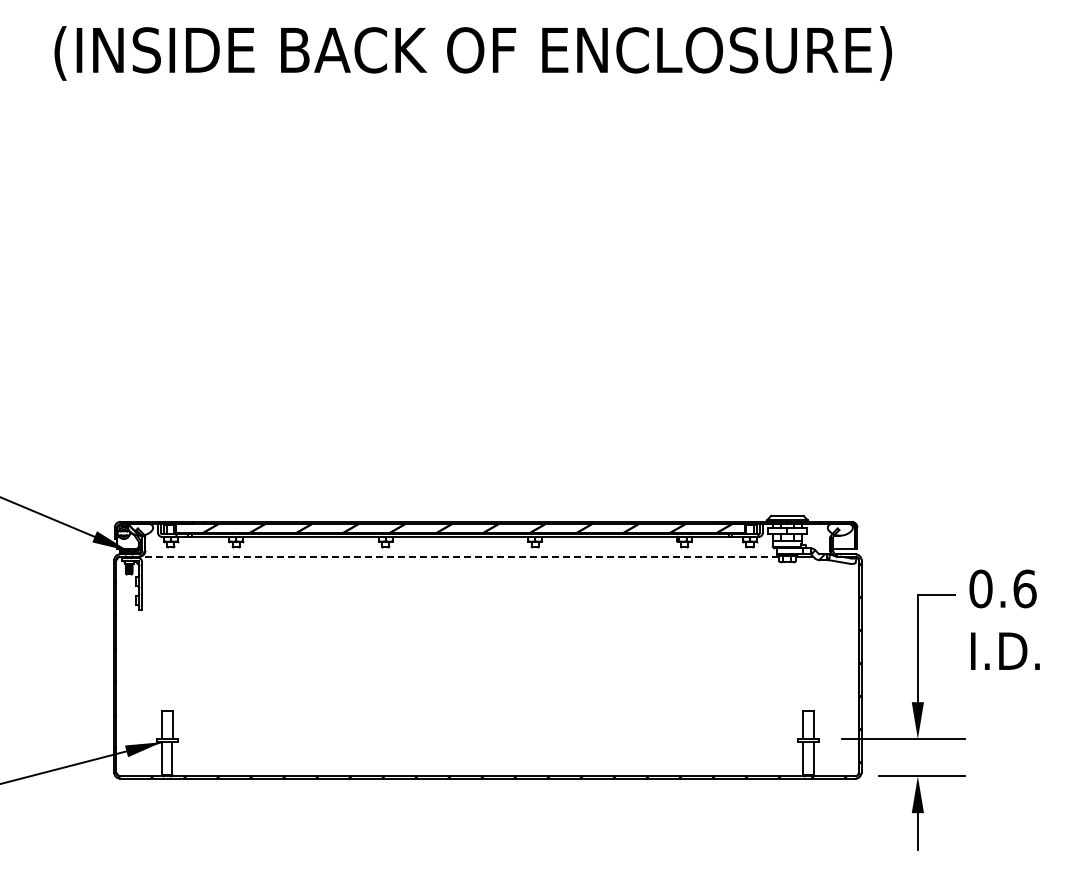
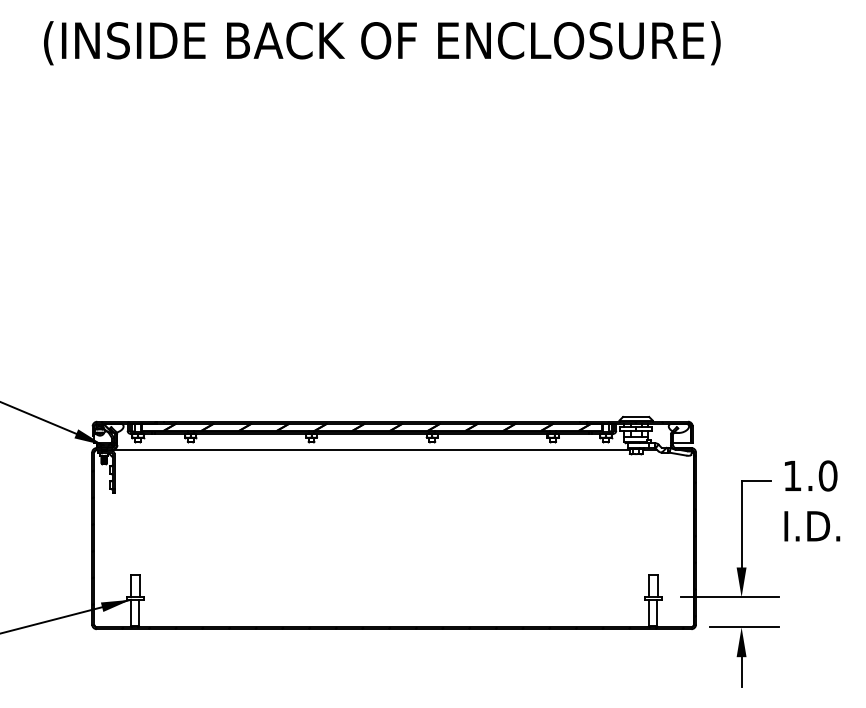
line: (459, 556) -> (371, 449), dashed -> solid
text: (1002, 588) -> (809, 475), 0.6 -> 1.0

